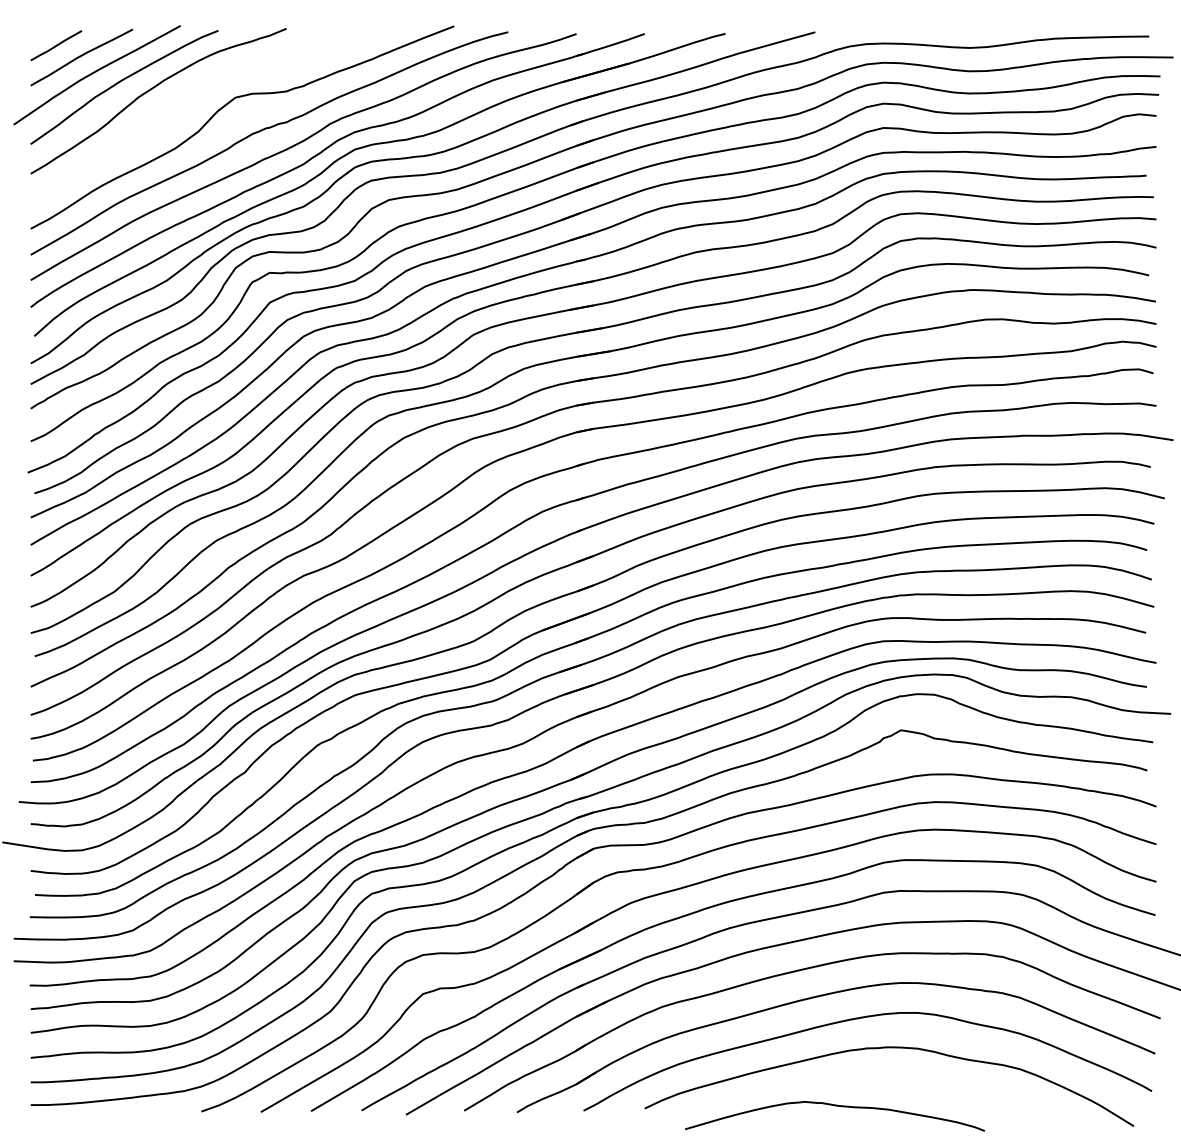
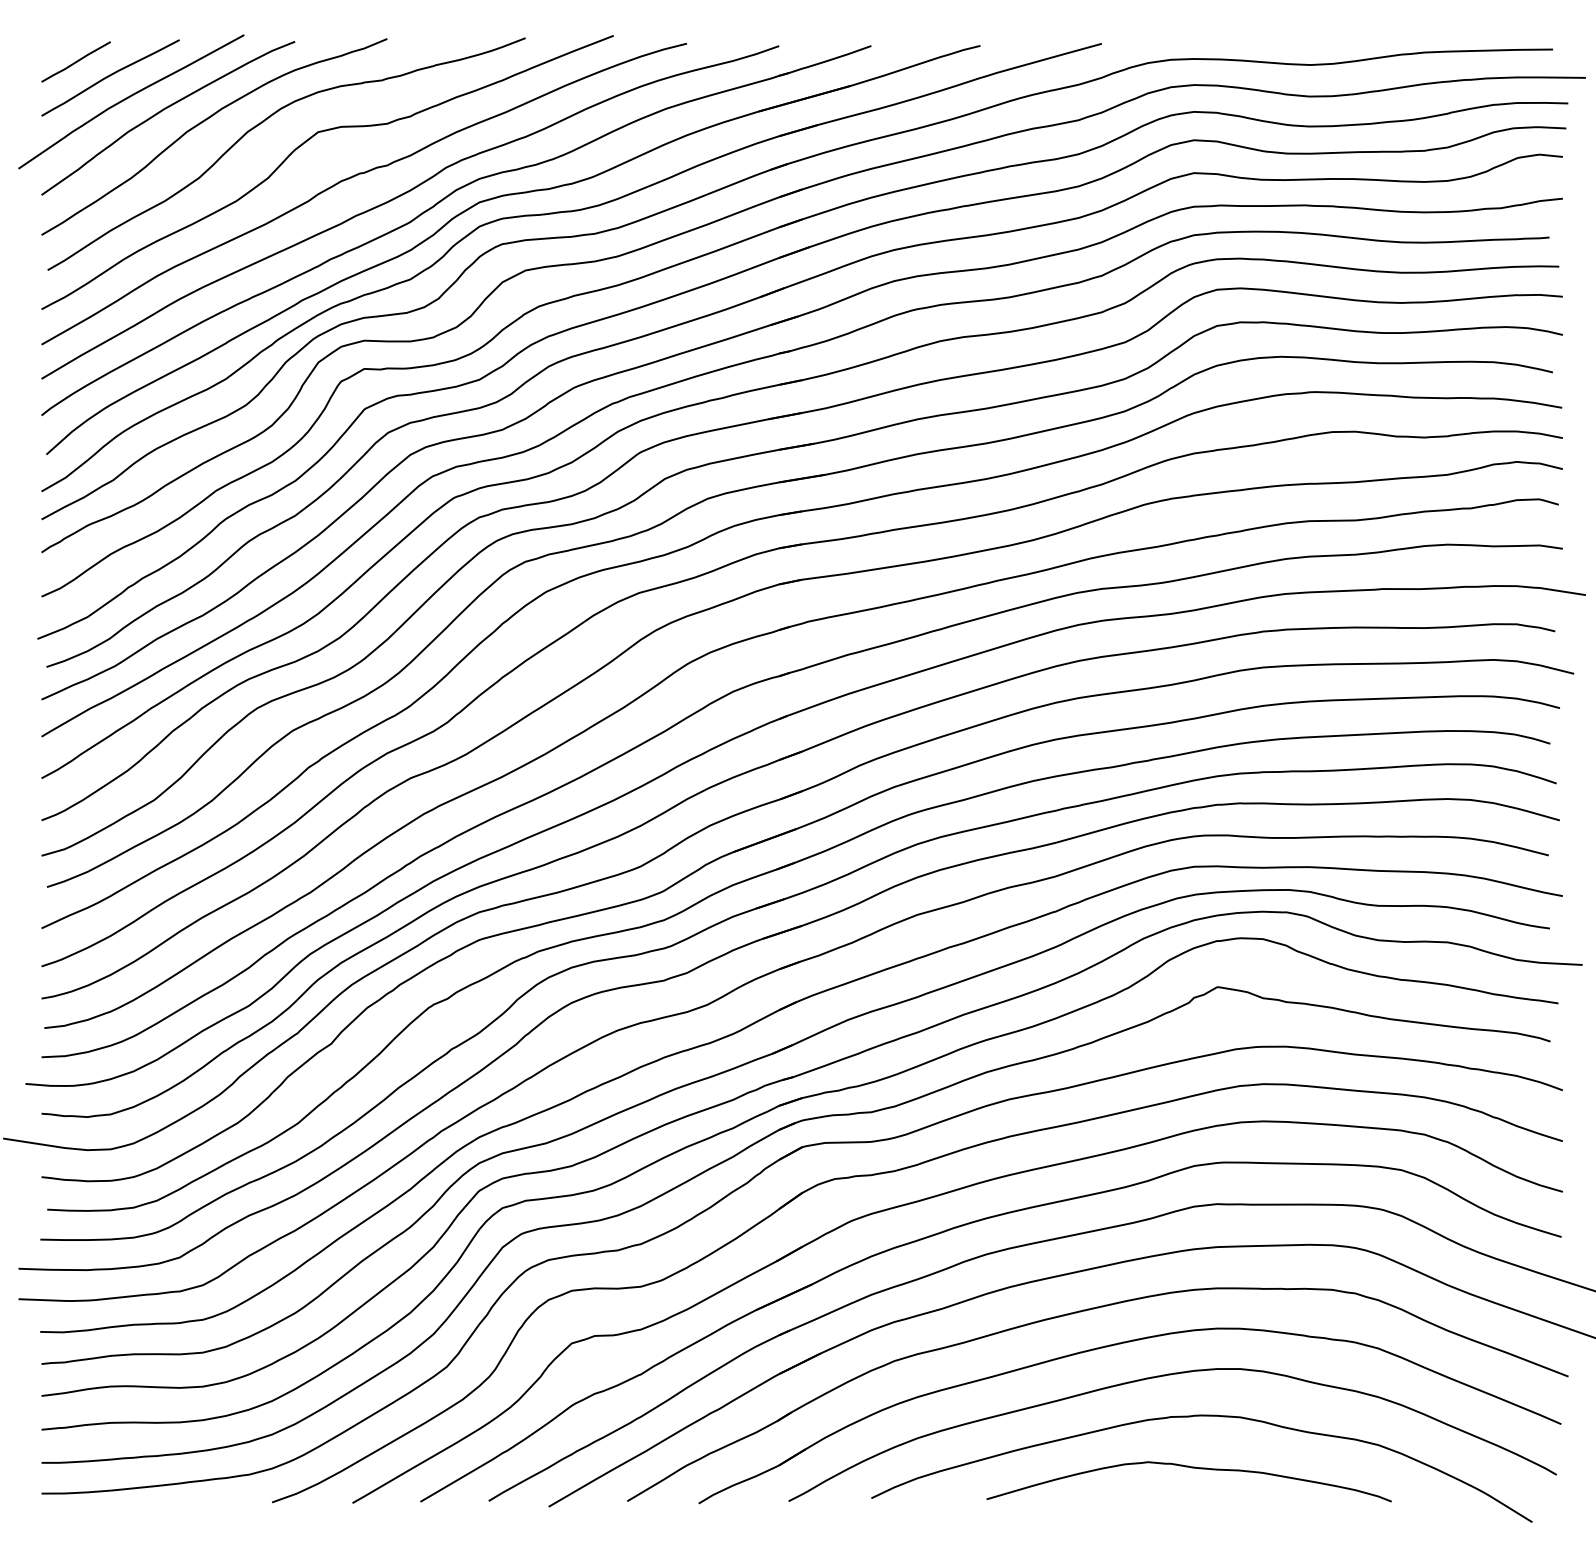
curve: (194, 91) -> (262, 123), added
curve: (834, 1106) -> (1188, 1468), moved

